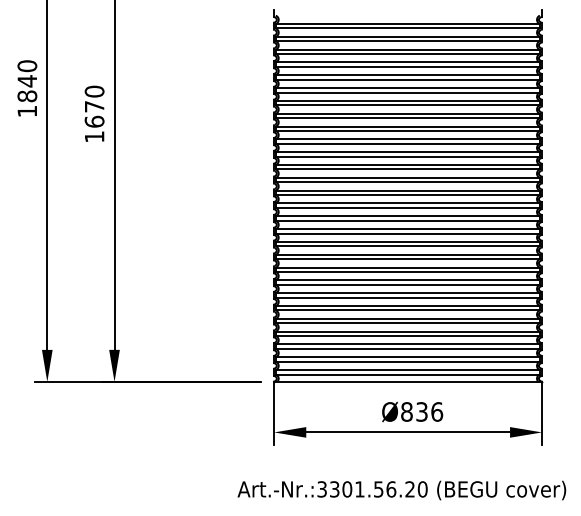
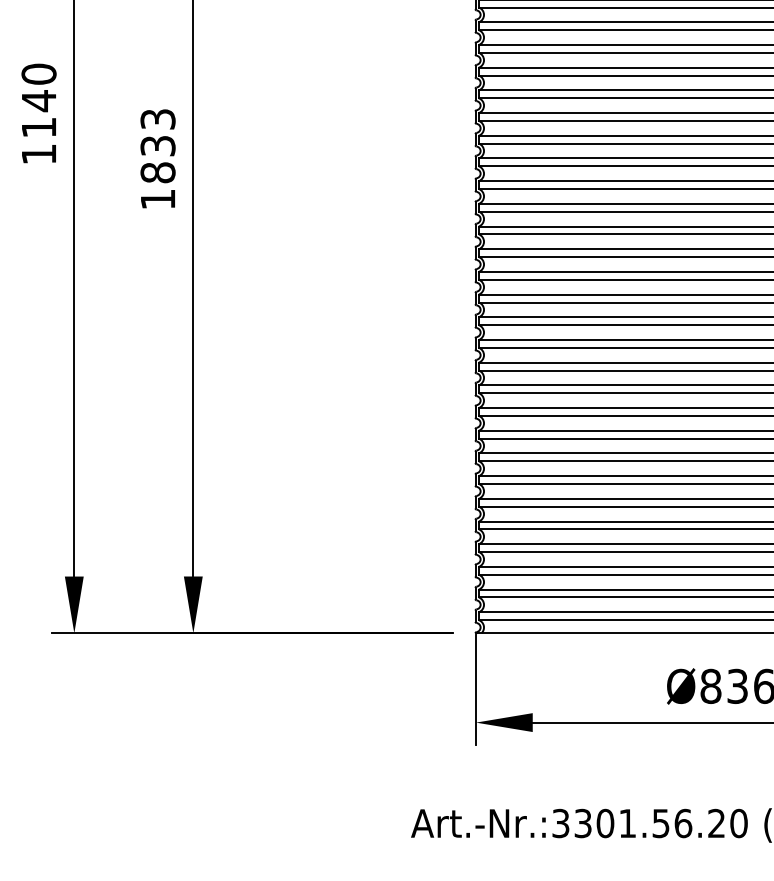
text: (27, 96) -> (39, 127), 1840 -> 1140
text: (94, 106) -> (157, 145), 1670 -> 1833

